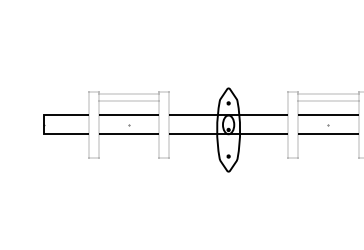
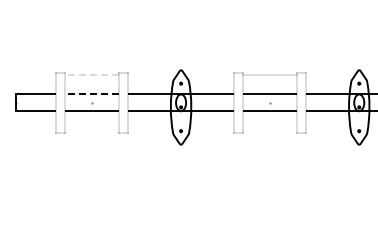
line: (128, 94) -> (91, 75), solid -> dashed
line: (128, 100) -> (91, 81), removed
line: (327, 100) -> (269, 81), removed
line: (128, 115) -> (91, 94), solid -> dashed

